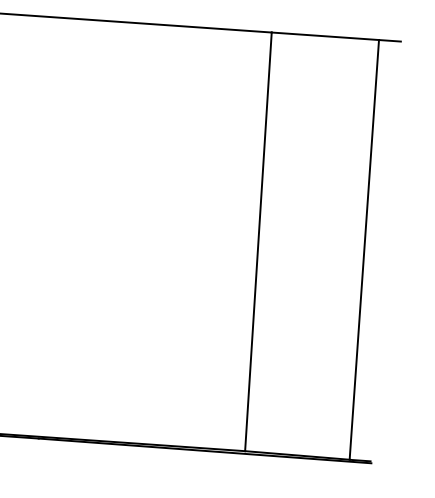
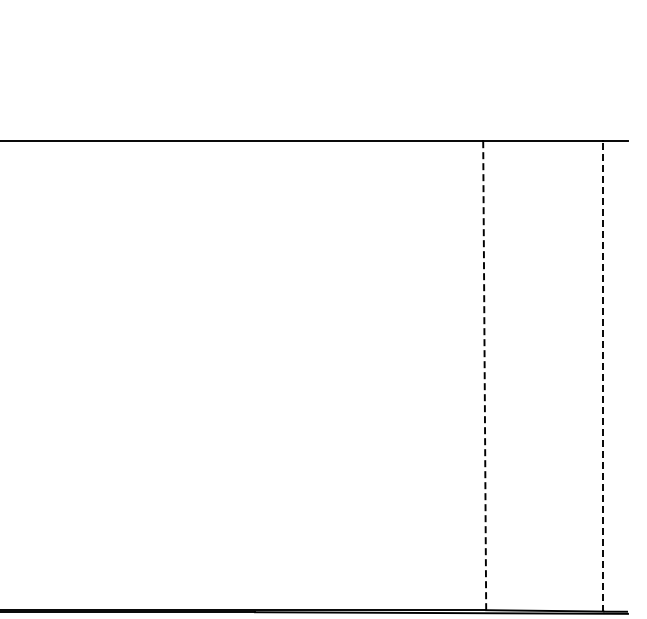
line: (258, 241) -> (484, 375), solid -> dashed
line: (364, 249) -> (603, 375), solid -> dashed

